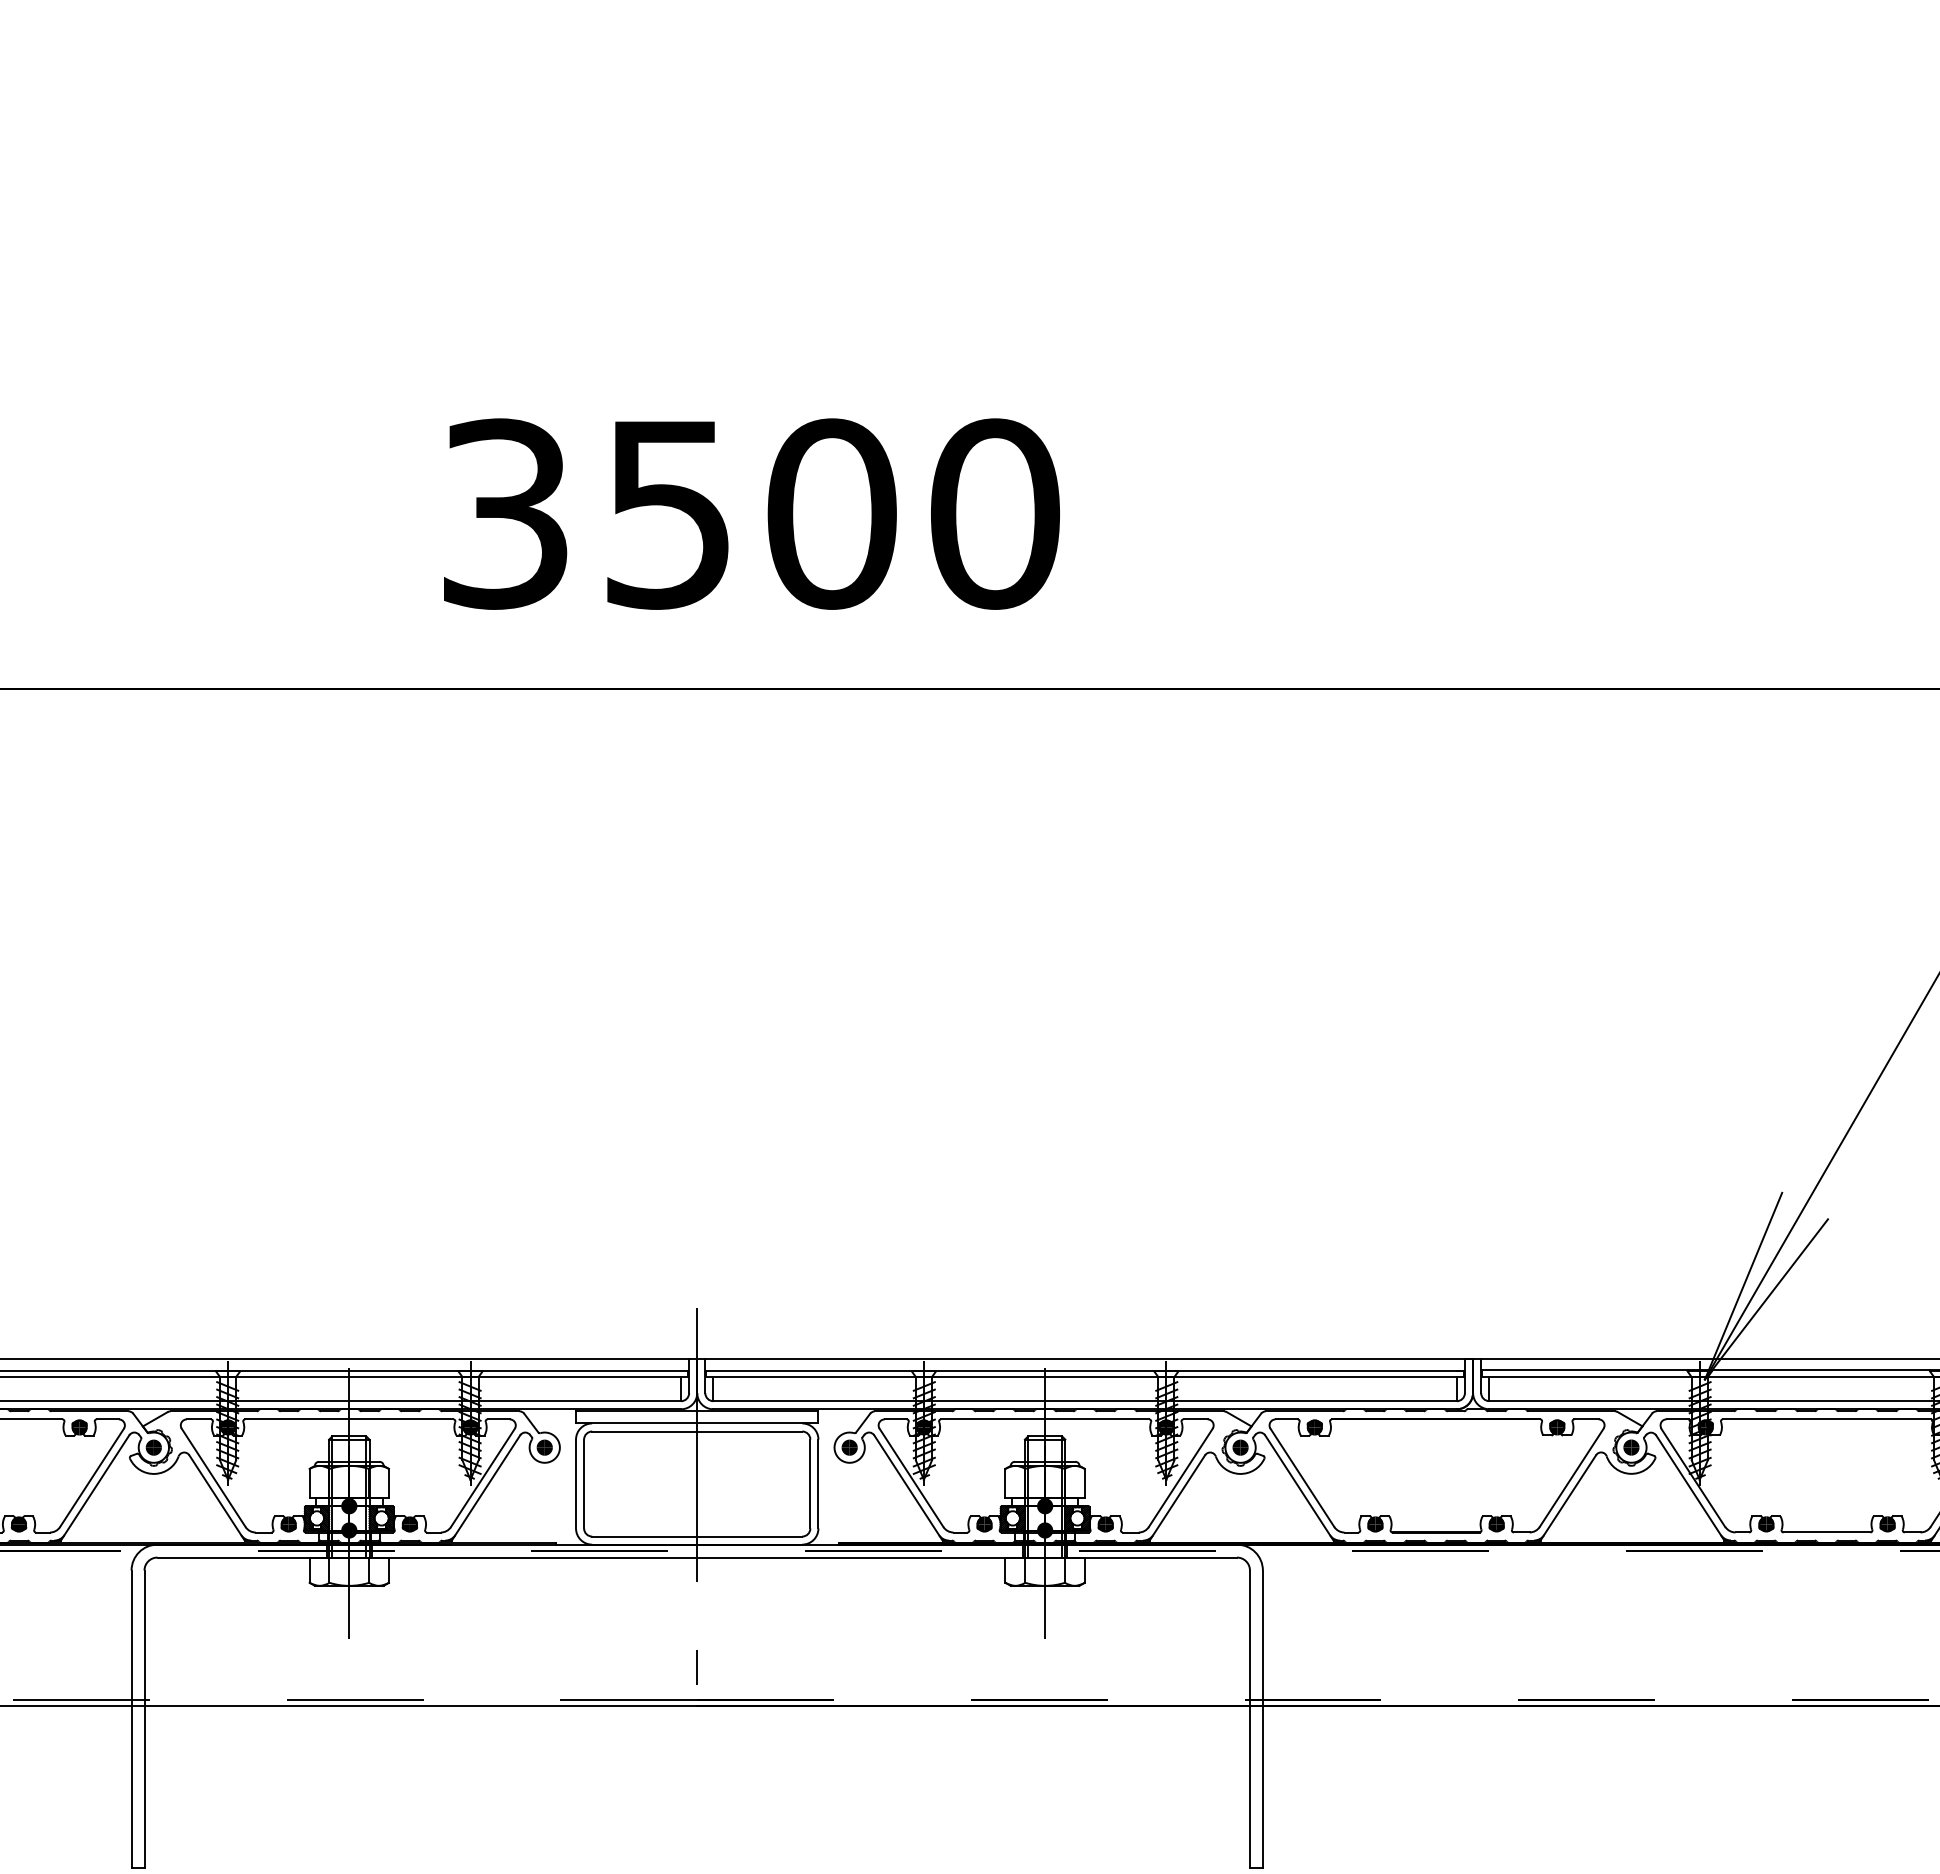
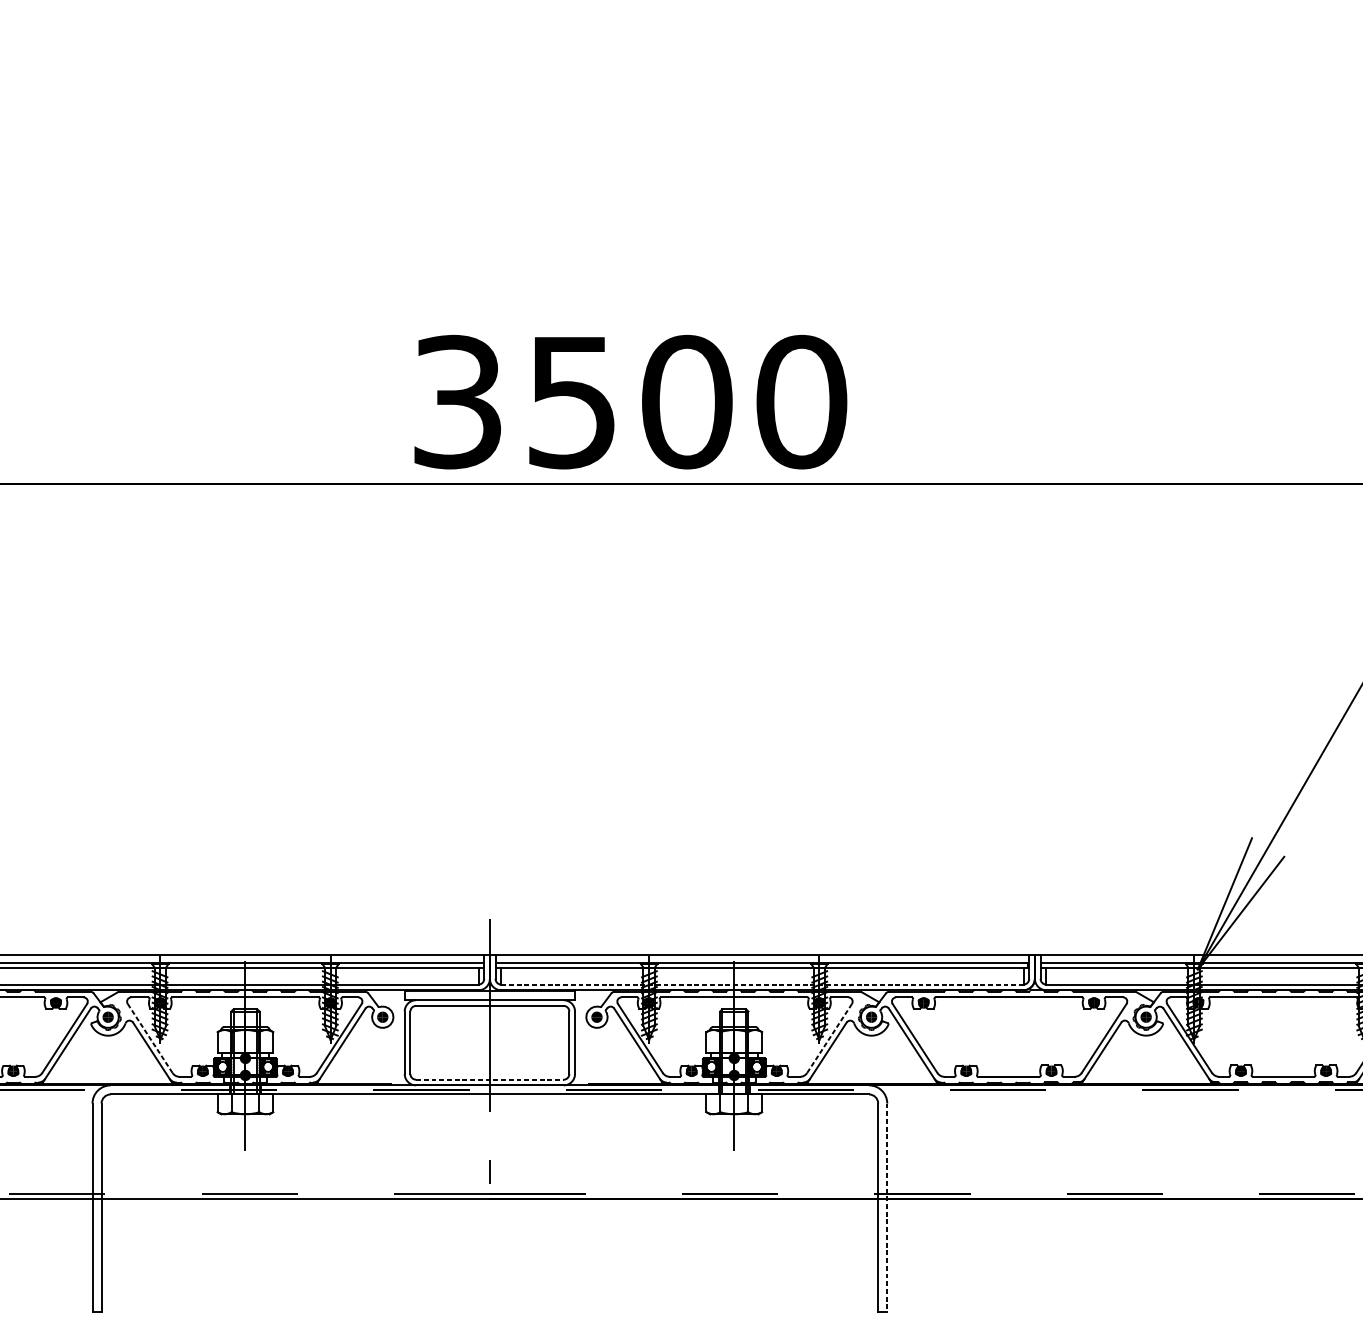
text: (751, 513) -> (630, 401), moved
line: (1085, 1401) -> (762, 984), solid -> dashed
line: (213, 1477) -> (150, 1038), solid -> dashed
line: (1180, 1477) -> (829, 1038), solid -> dashed
line: (697, 1536) -> (490, 1079), solid -> dashed
line: (1262, 1719) -> (886, 1208), solid -> dashed

